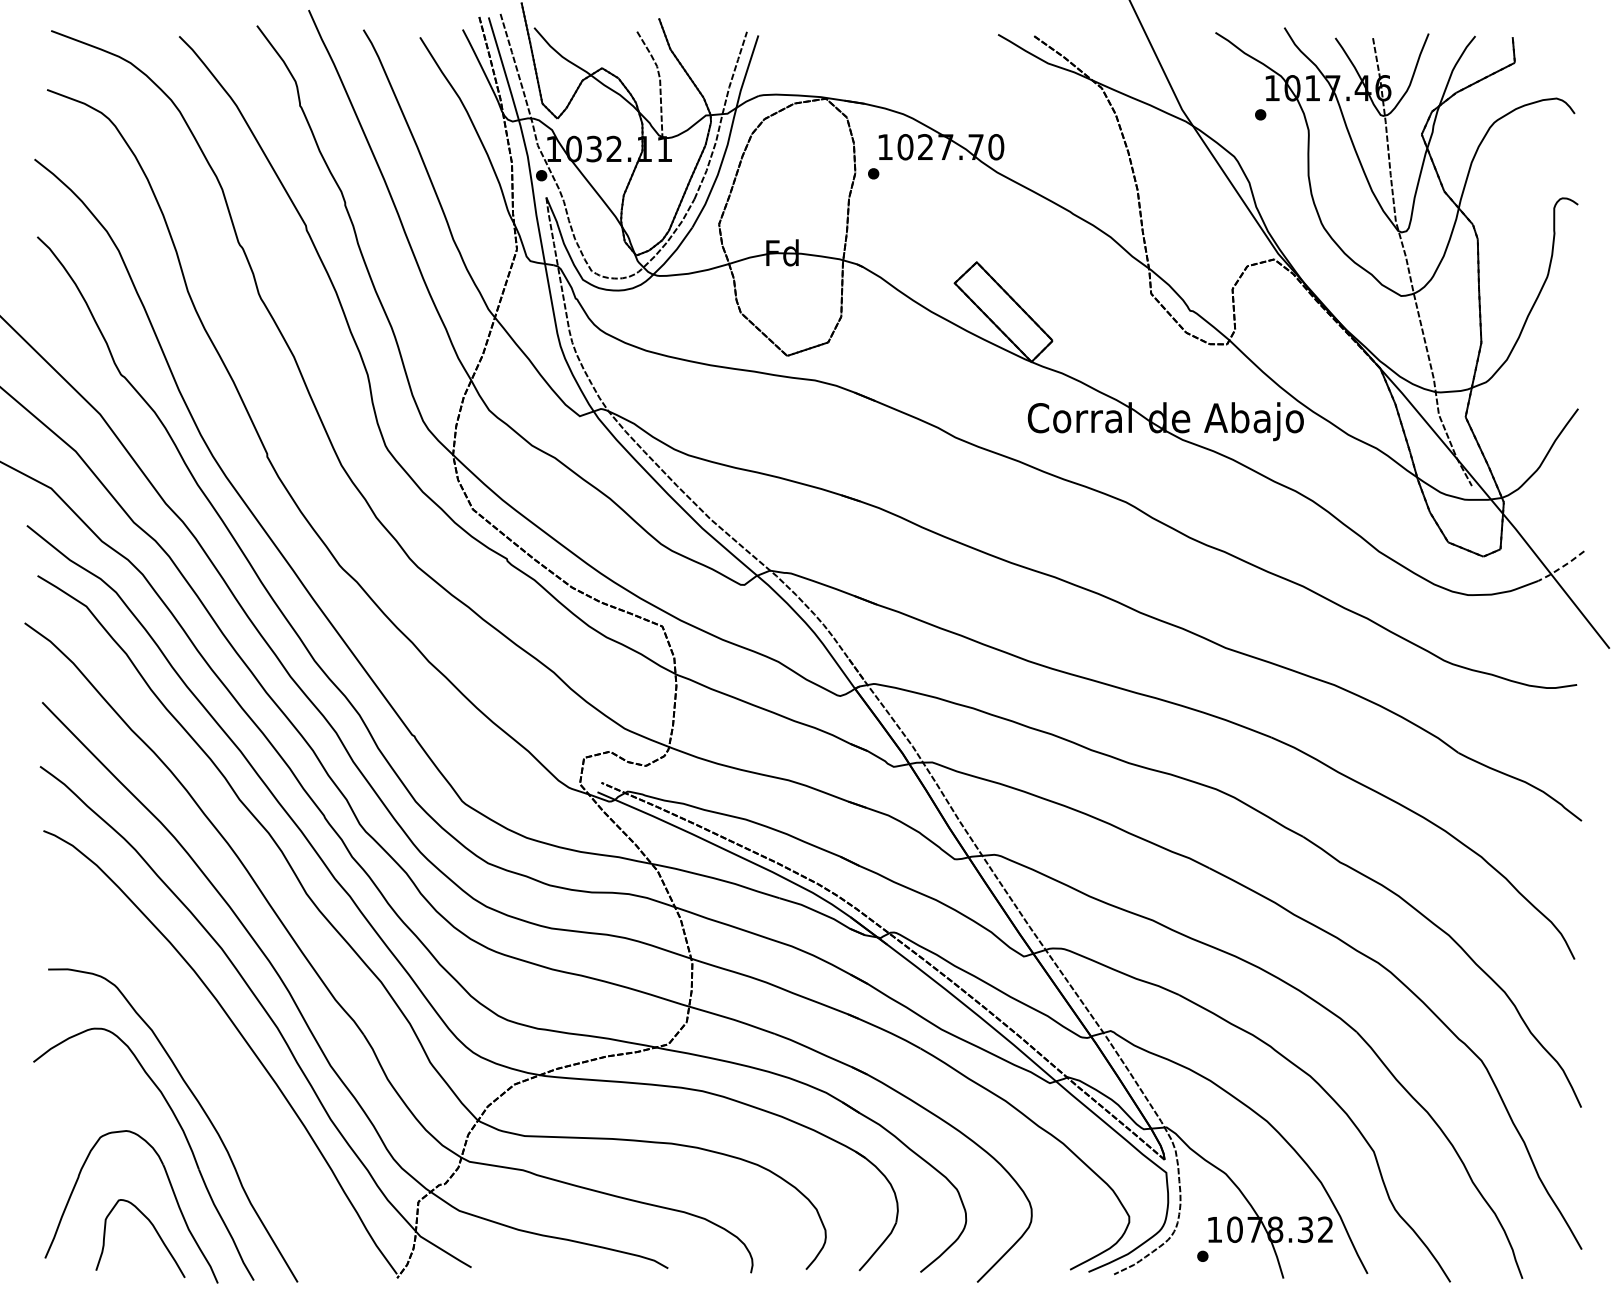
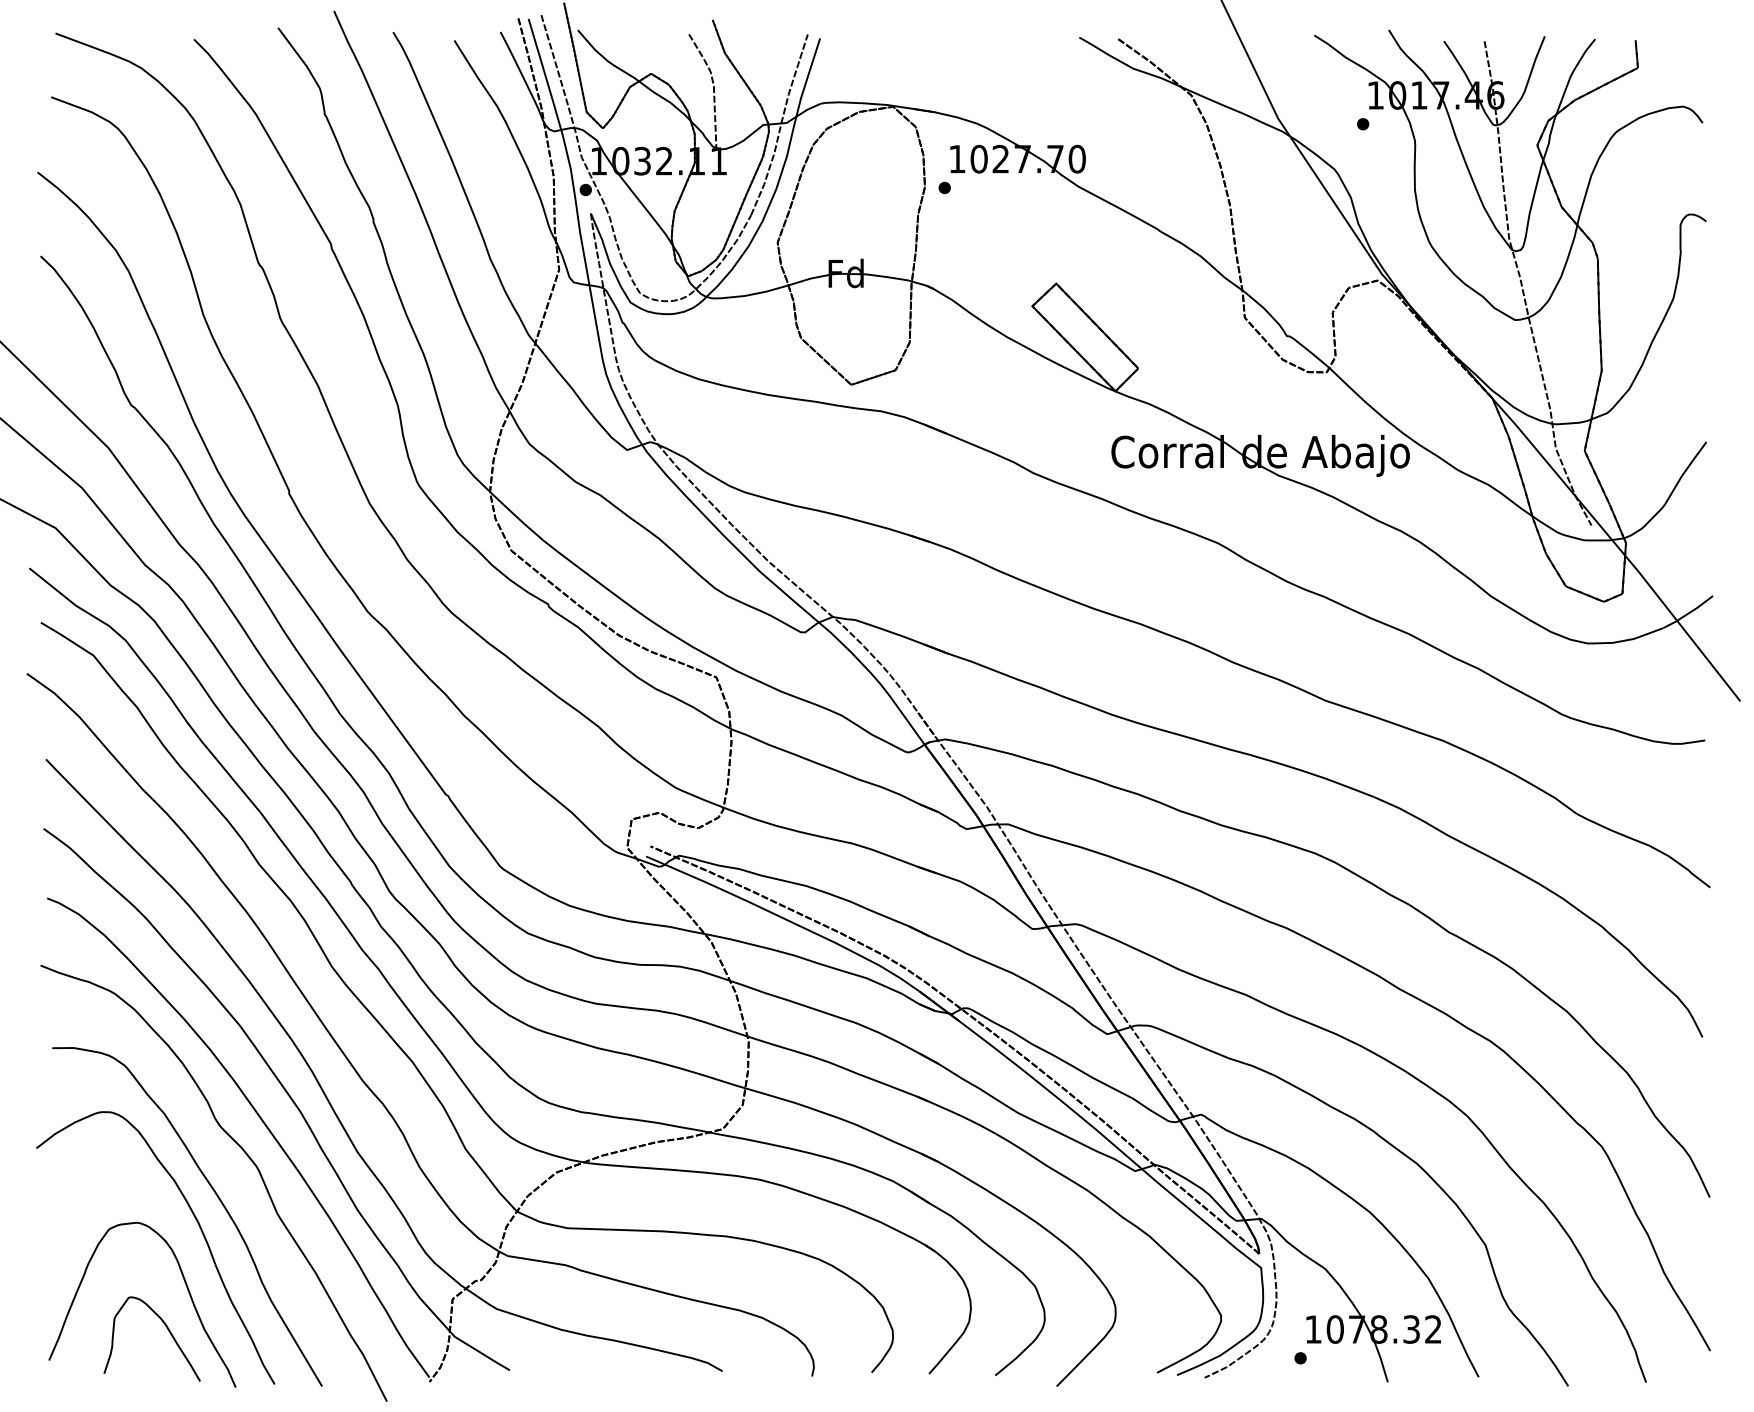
line: (1561, 567) -> (1688, 613), dashed -> solid
curve: (226, 1067) -> (245, 1154), added

